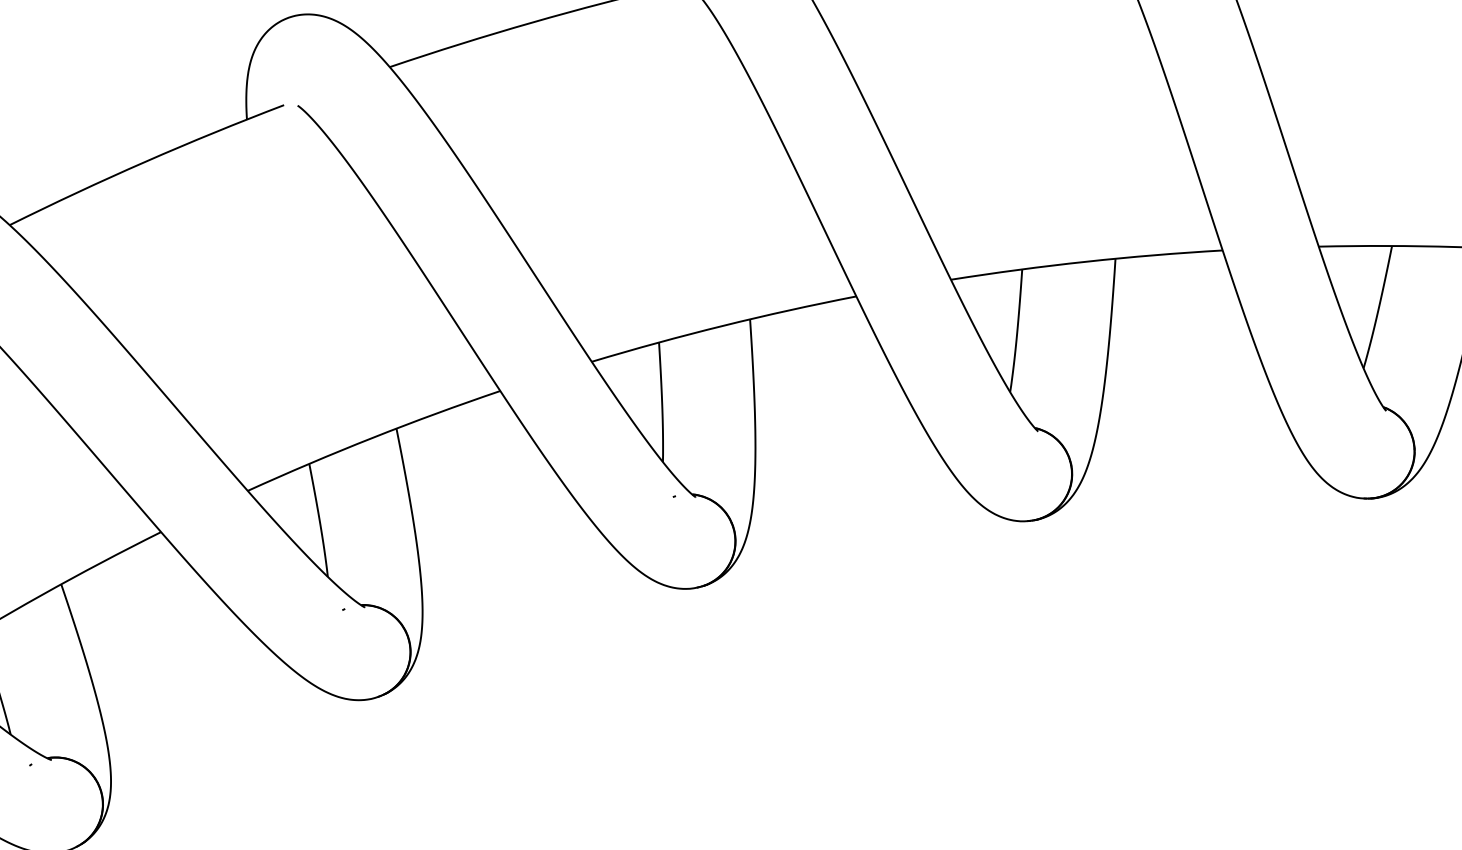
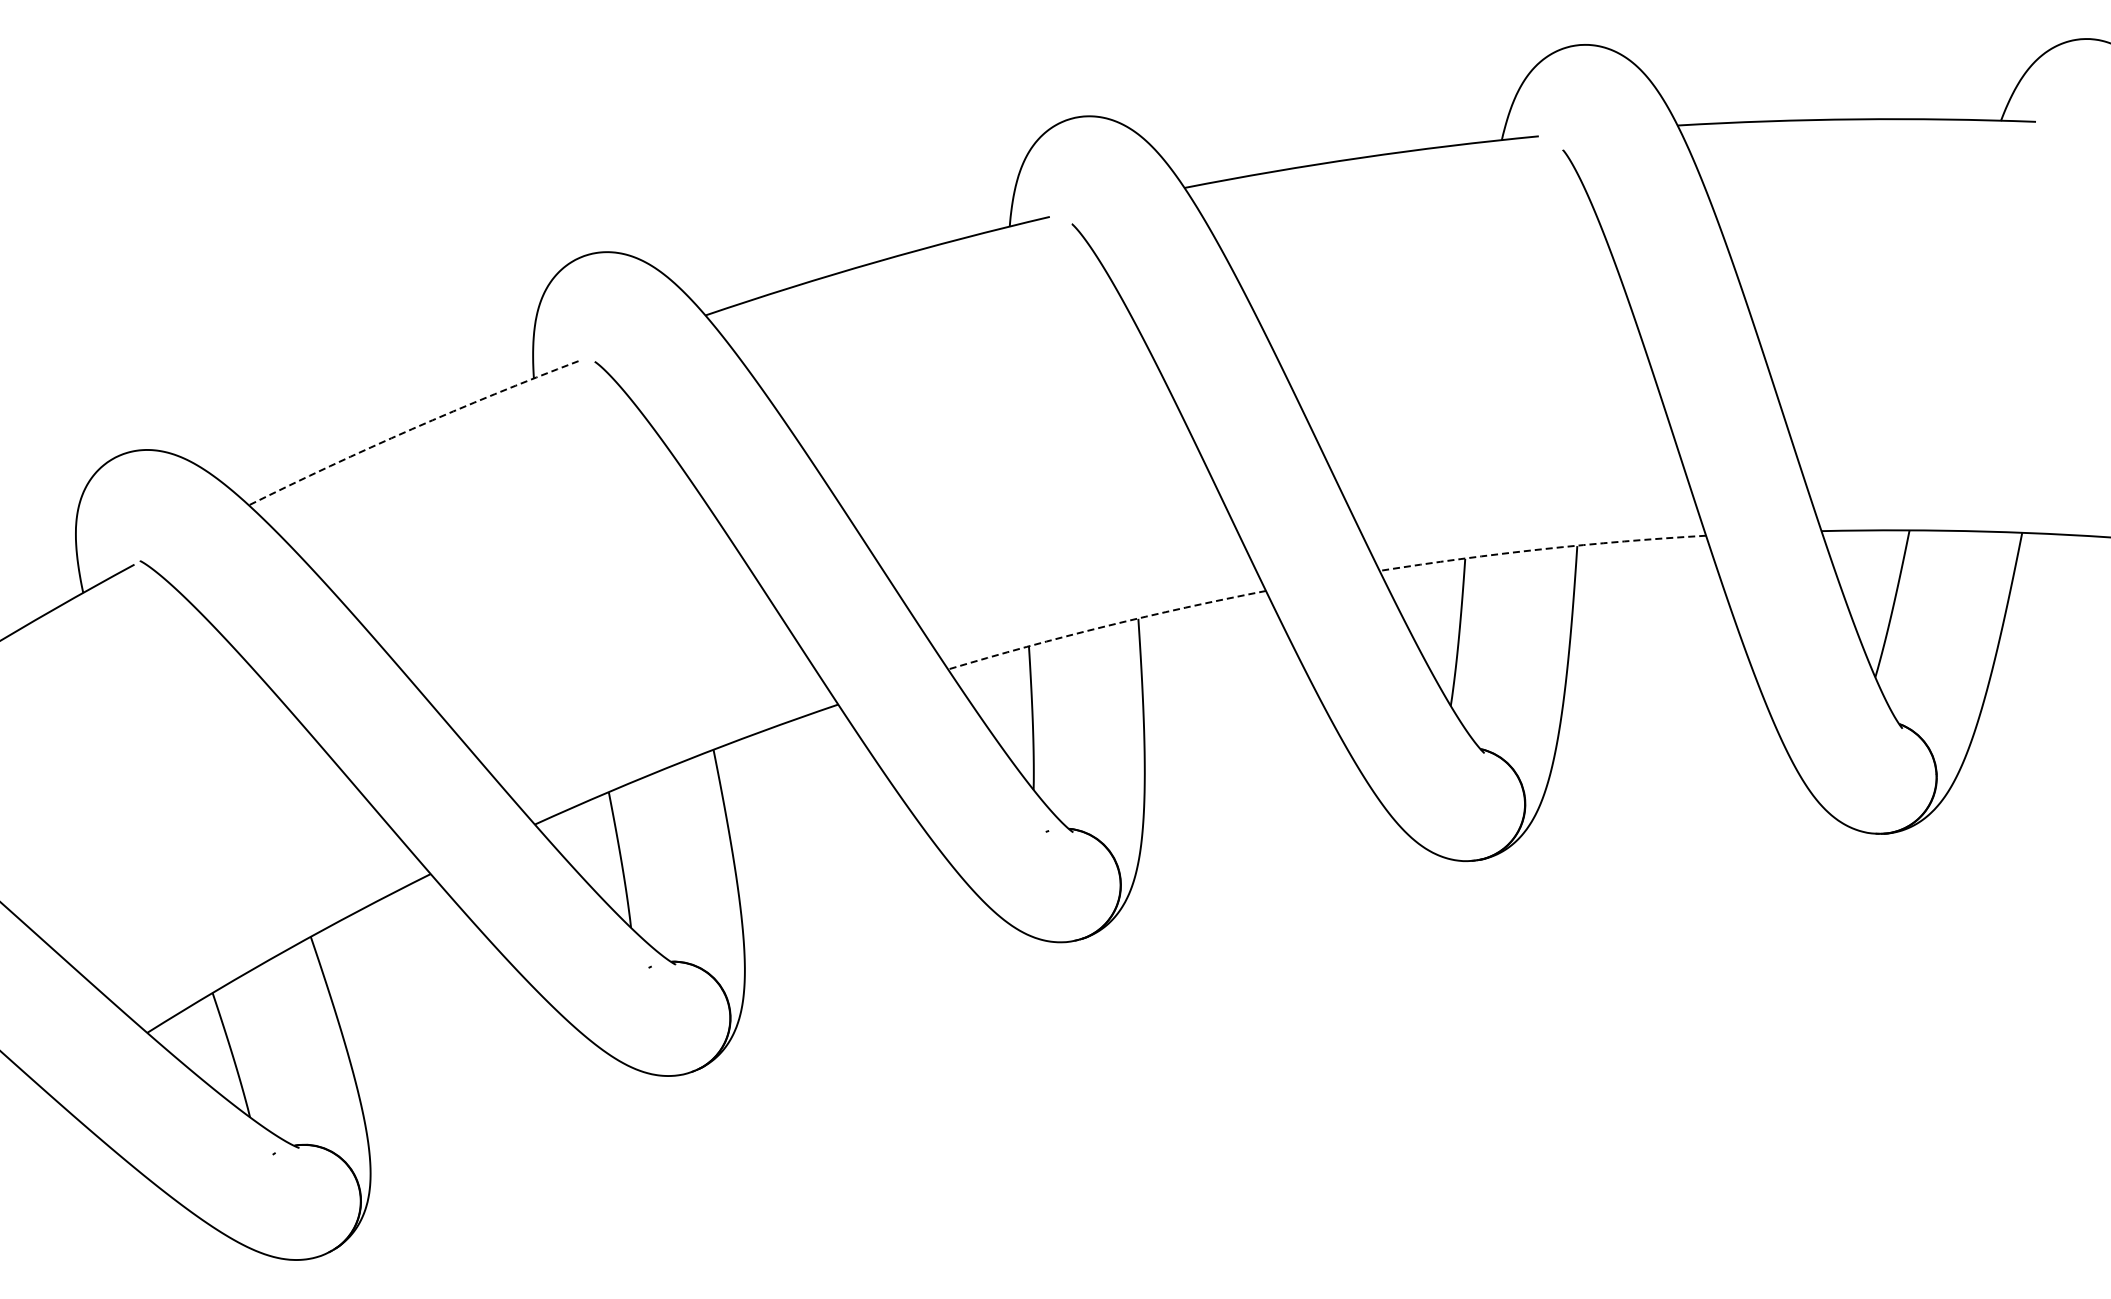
arc: (145, 162) -> (412, 429), solid -> dashed
arc: (1086, 261) -> (1542, 549), solid -> dashed
arc: (723, 326) -> (1106, 626), solid -> dashed

